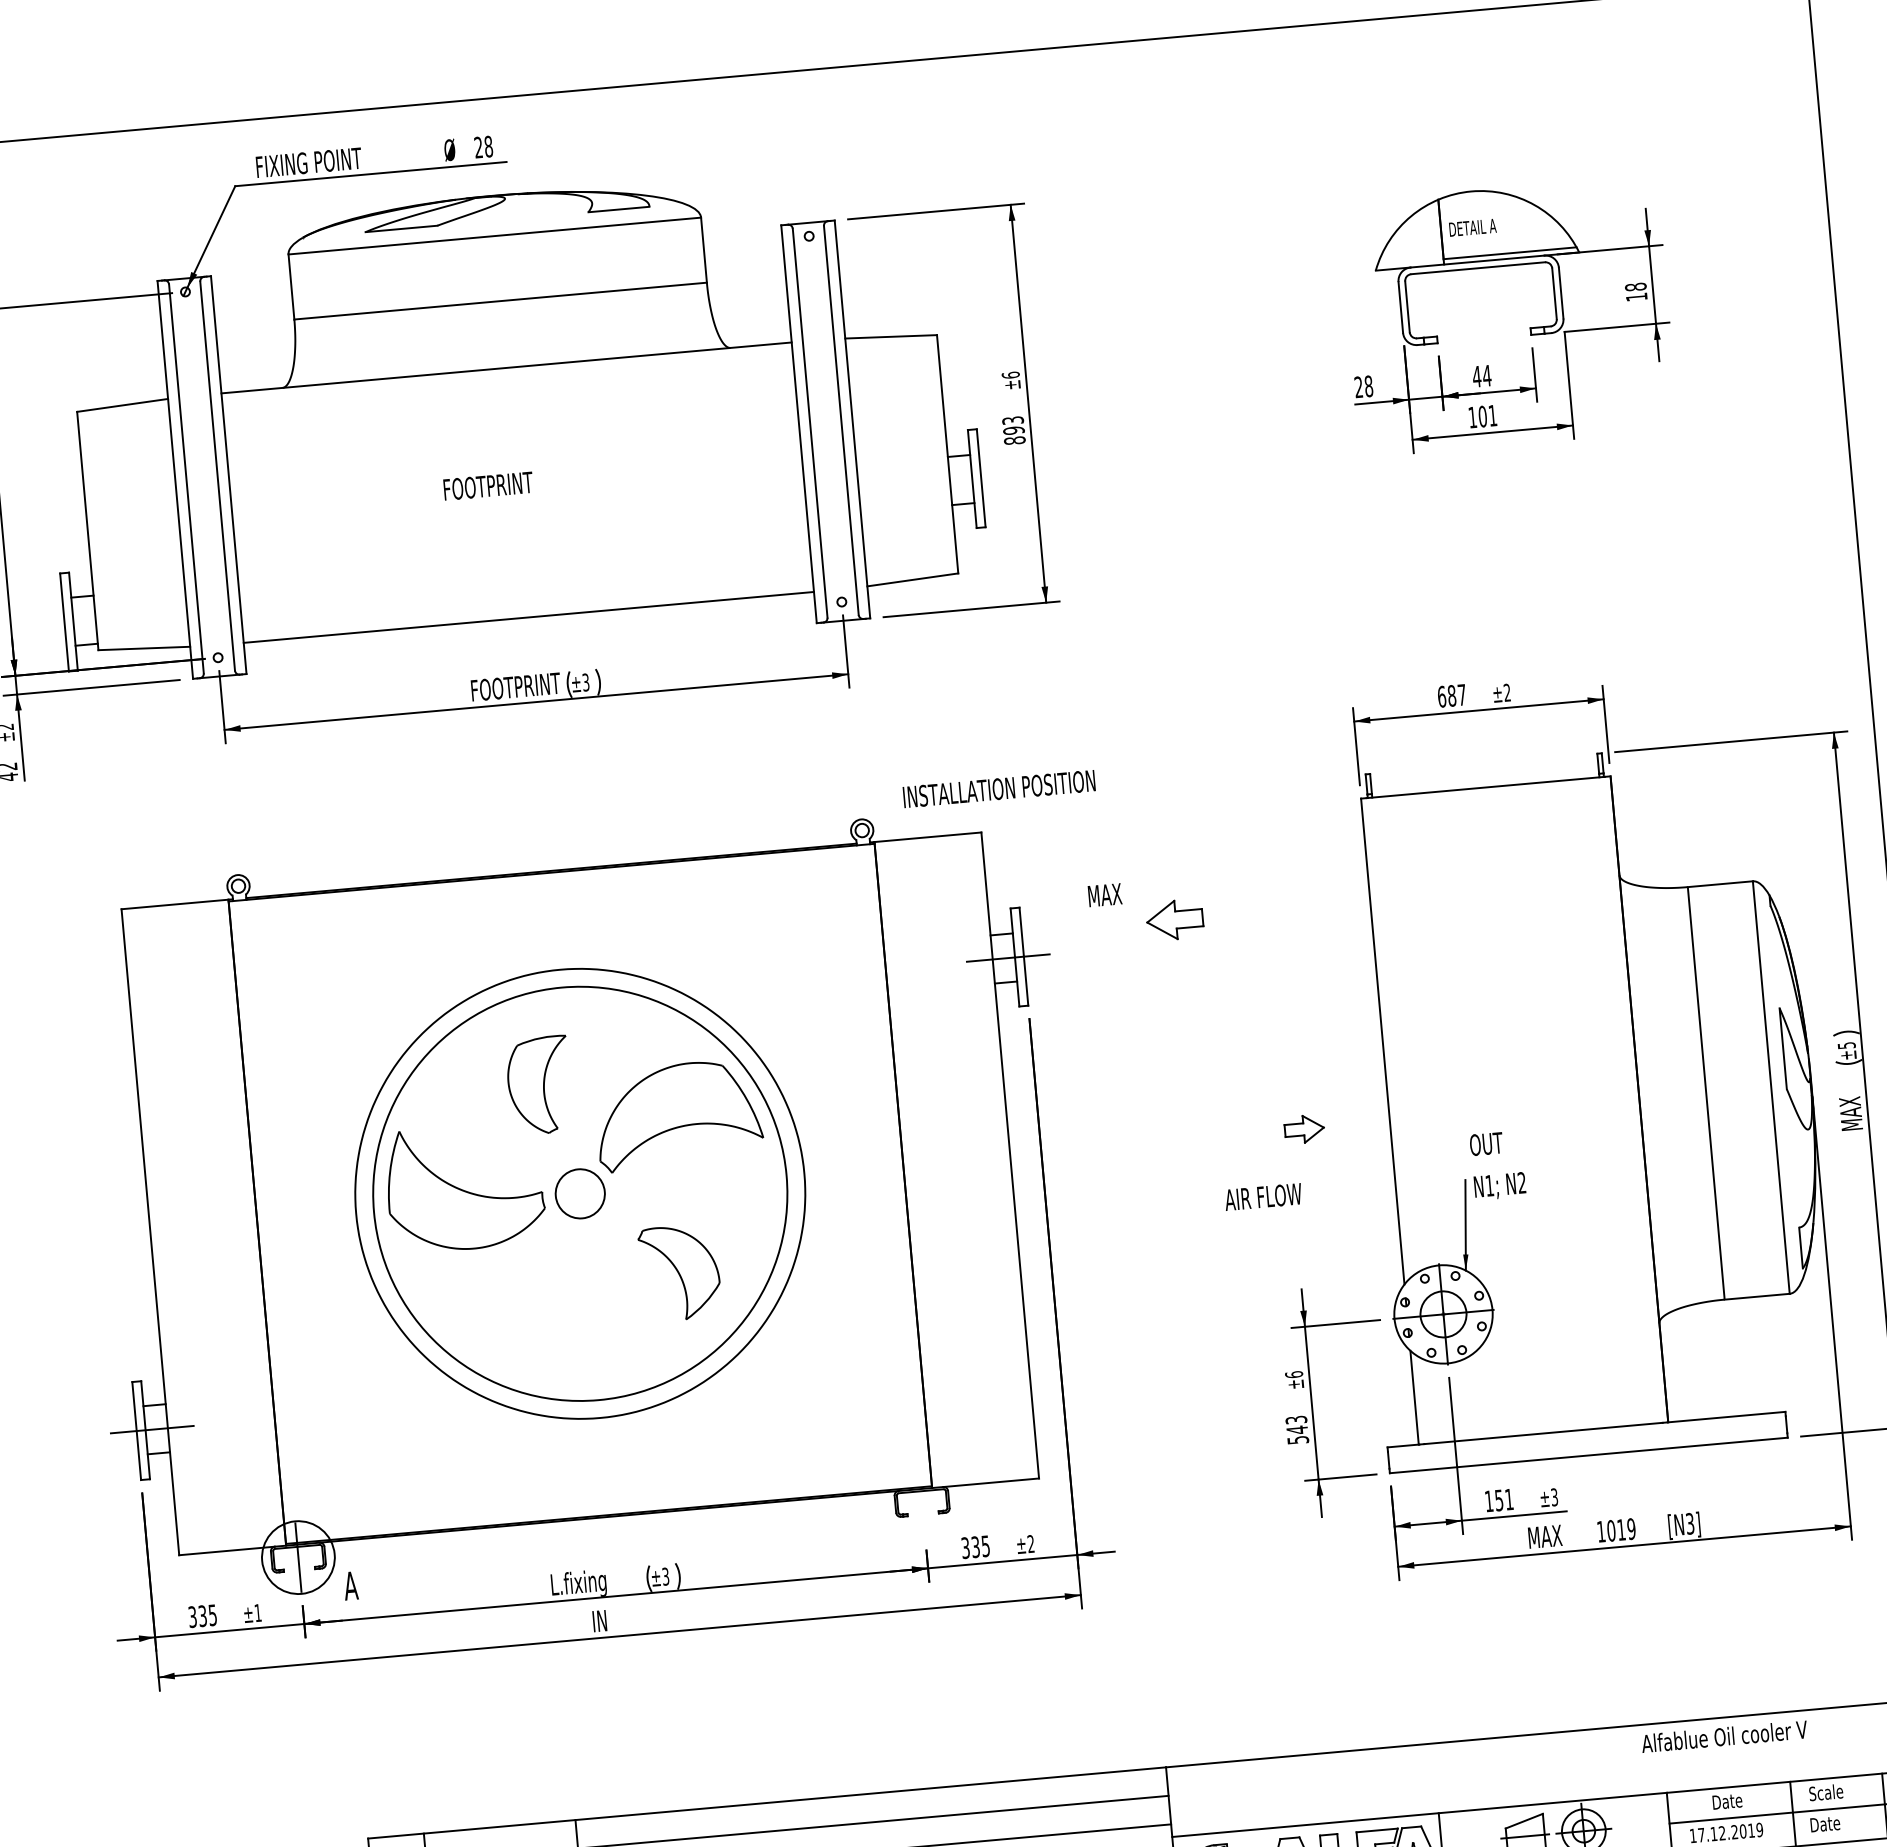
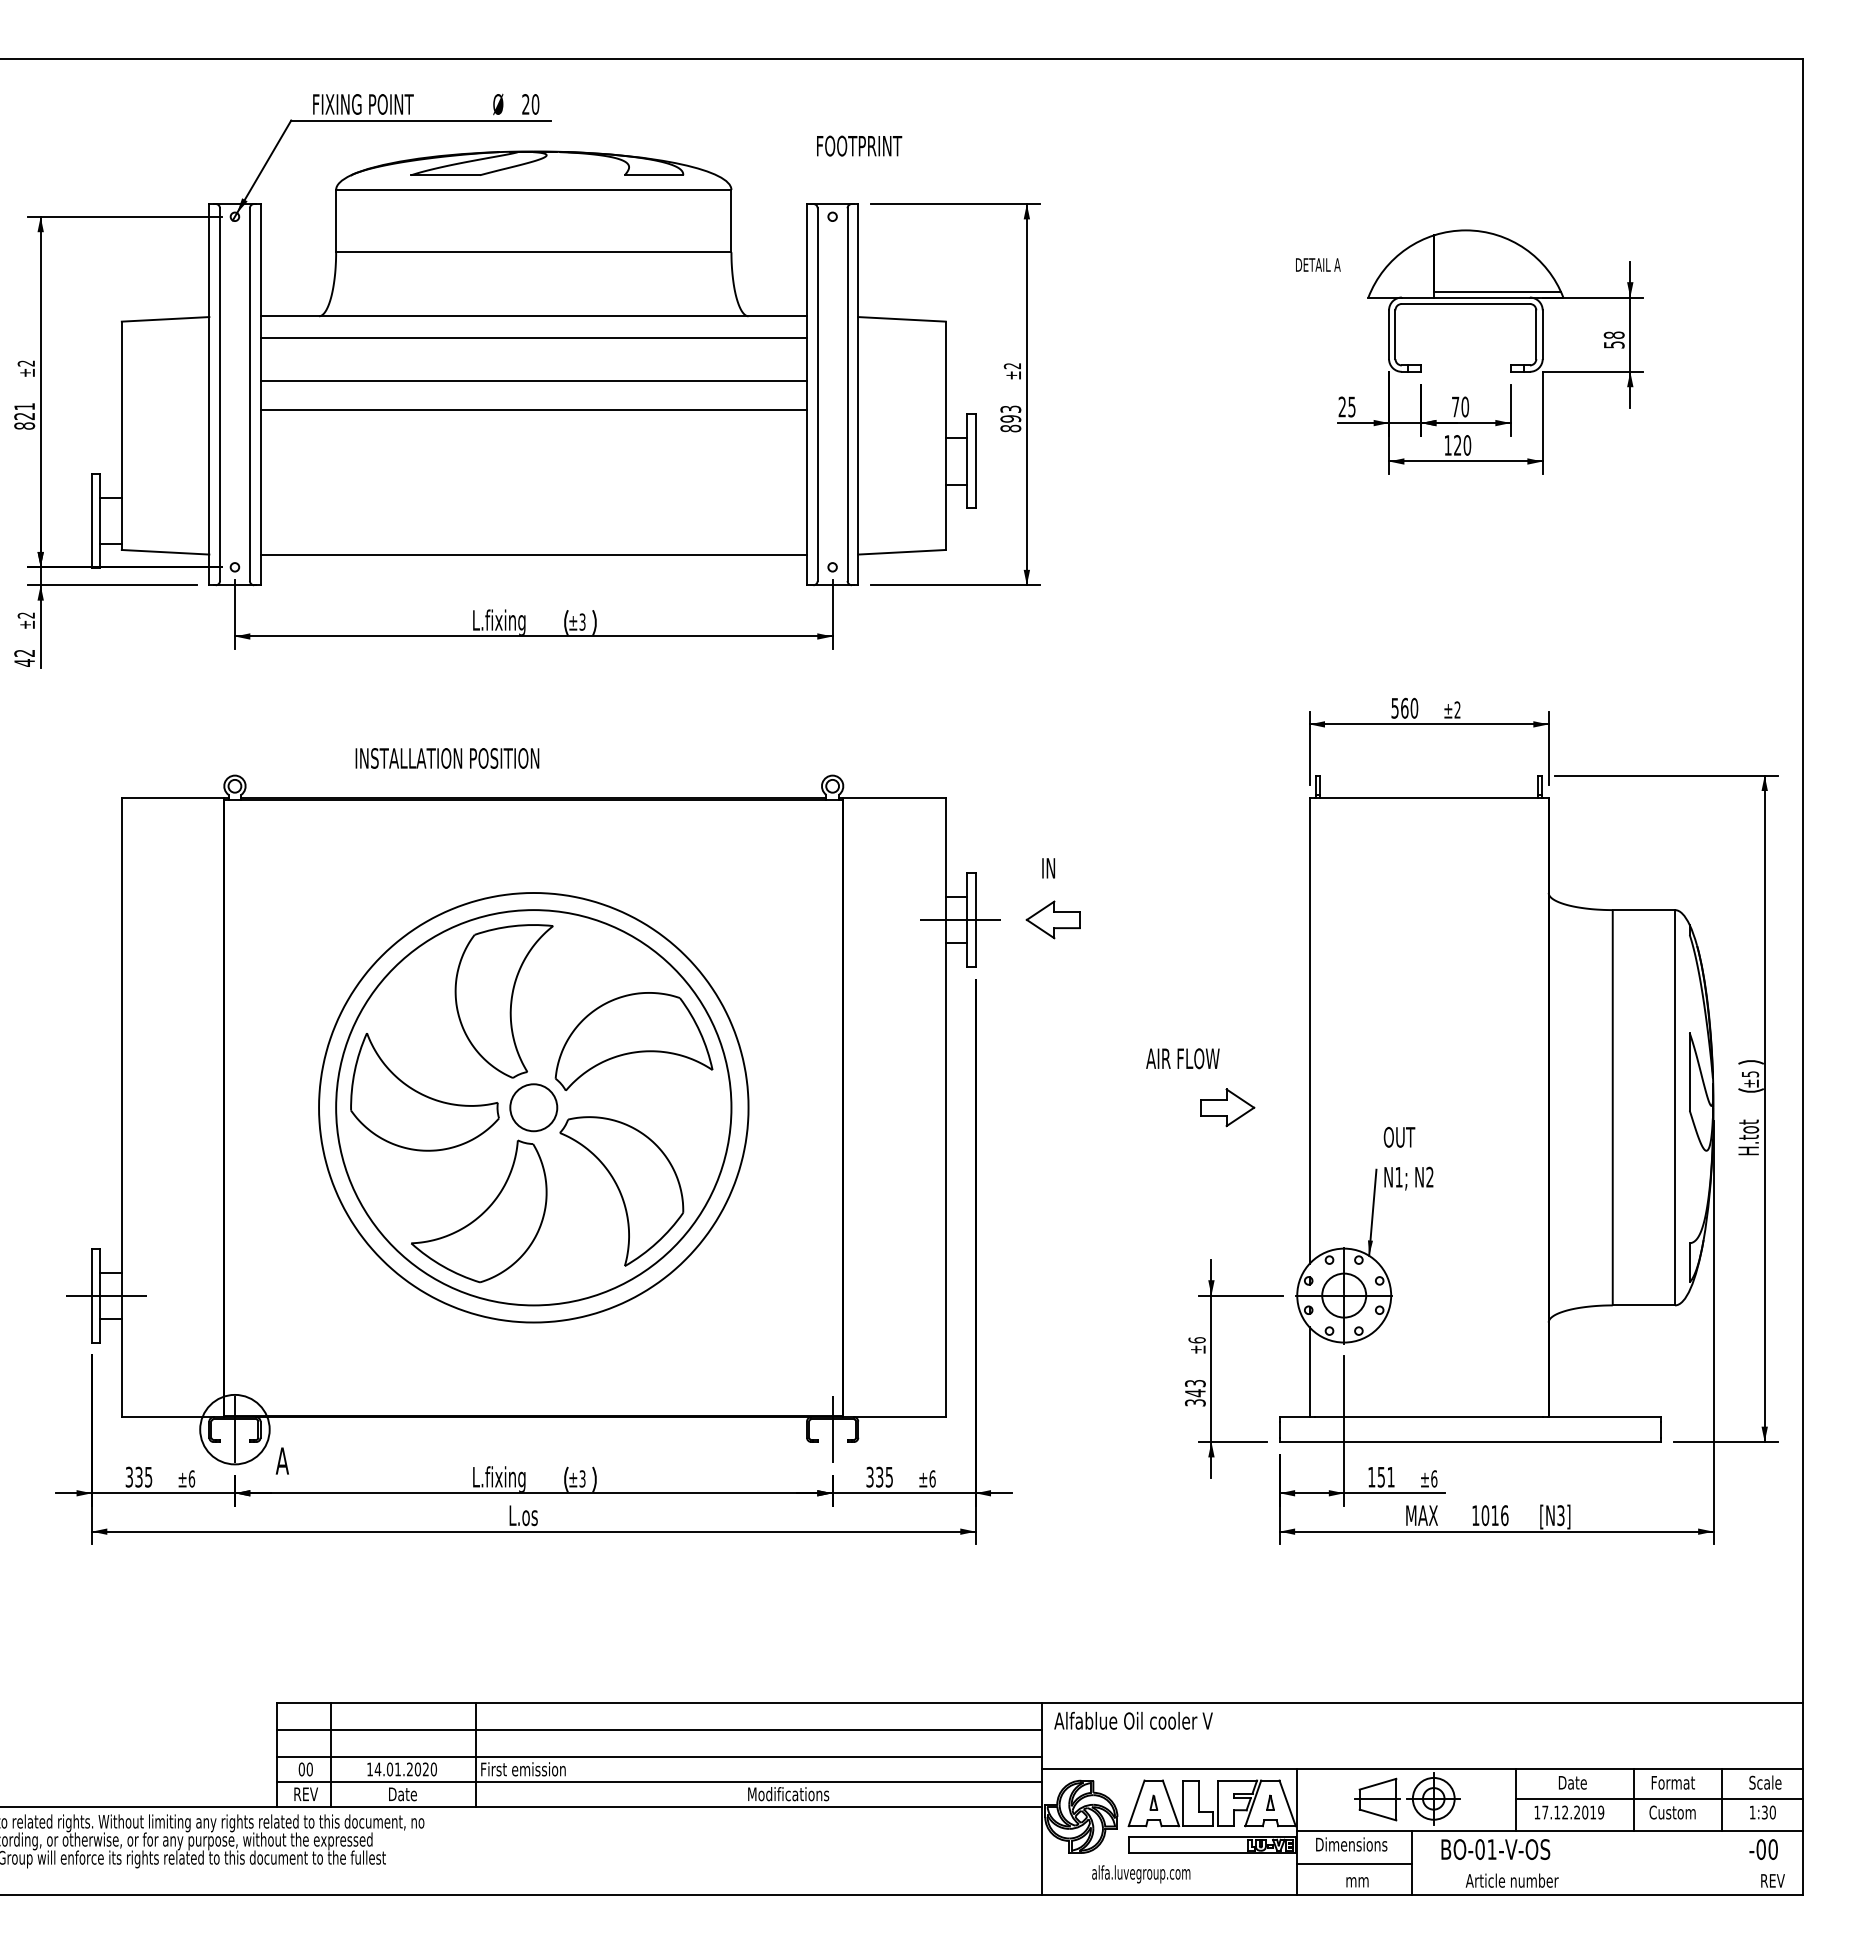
text: (488, 146) -> (535, 104), 28 -> 20
text: (1473, 227) -> (1318, 264), moved
text: (1636, 296) -> (1614, 344), 18 -> 58
text: (1010, 374) -> (1012, 365), ±6 -> ±2
text: (1482, 375) -> (1460, 406), 44 -> 70
text: (1368, 385) -> (1351, 406), 28 -> 25
line: (508, 390) -> (533, 337), added
text: (1487, 416) -> (1462, 445), 101 -> 120
line: (512, 436) -> (533, 381), added
line: (514, 465) -> (533, 409), added
text: (488, 485) -> (859, 145), moved
text: (516, 688) -> (516, 621), FOOTPRINT -> L.fixing
text: (1451, 695) -> (1404, 707), 687 -> 560
text: (999, 789) -> (447, 758), moved
text: (1105, 895) -> (1058, 868), MAX -> IN
part: (1174, 919) -> (1052, 919), moved
part: (538, 1085) -> (503, 1001), size x1.67
text: (1850, 1110) -> (1748, 1136), MAX -> H.tot
part: (1304, 1128) -> (1227, 1107), size x1.43
text: (1262, 1196) -> (1182, 1058), moved
part: (679, 1273) -> (621, 1191), size x1.67
part: (533, 1307) -> (479, 1211), added
text: (1297, 1439) -> (1194, 1402), 543 -> 343
text: (1554, 1496) -> (1434, 1478), ±3 -> ±6
line: (921, 1501) -> (832, 1429), added
text: (1631, 1528) -> (1504, 1515), 1019 -> 1016
text: (1030, 1543) -> (932, 1478), ±2 -> ±6
text: (257, 1612) -> (191, 1478), ±1 -> ±6
text: (608, 1620) -> (524, 1515), IN -> L.os
text: (1724, 1736) -> (1133, 1720), moved
text: (1831, 1791) -> (1672, 1782), Scale -> Format
text: (1834, 1823) -> (1672, 1812), Date -> Custom

